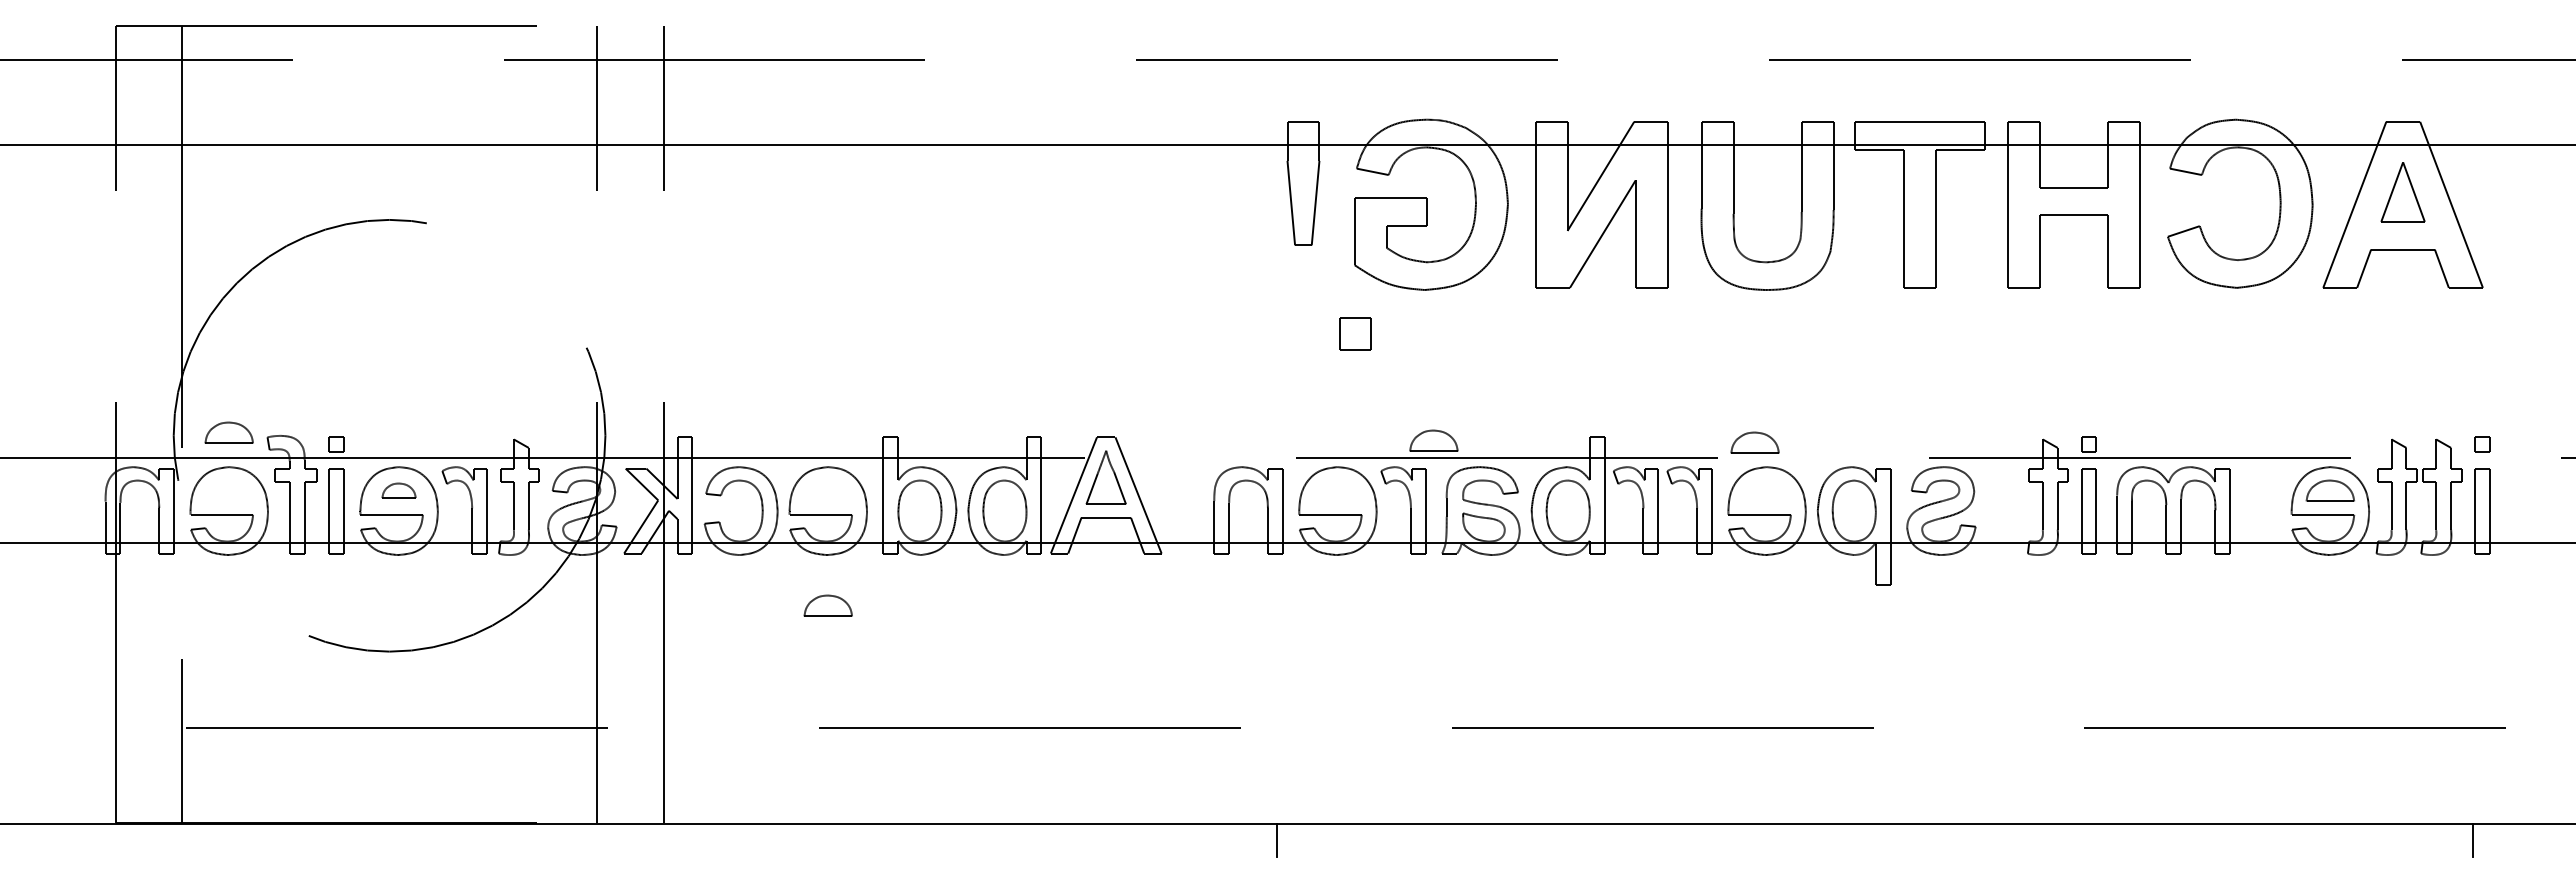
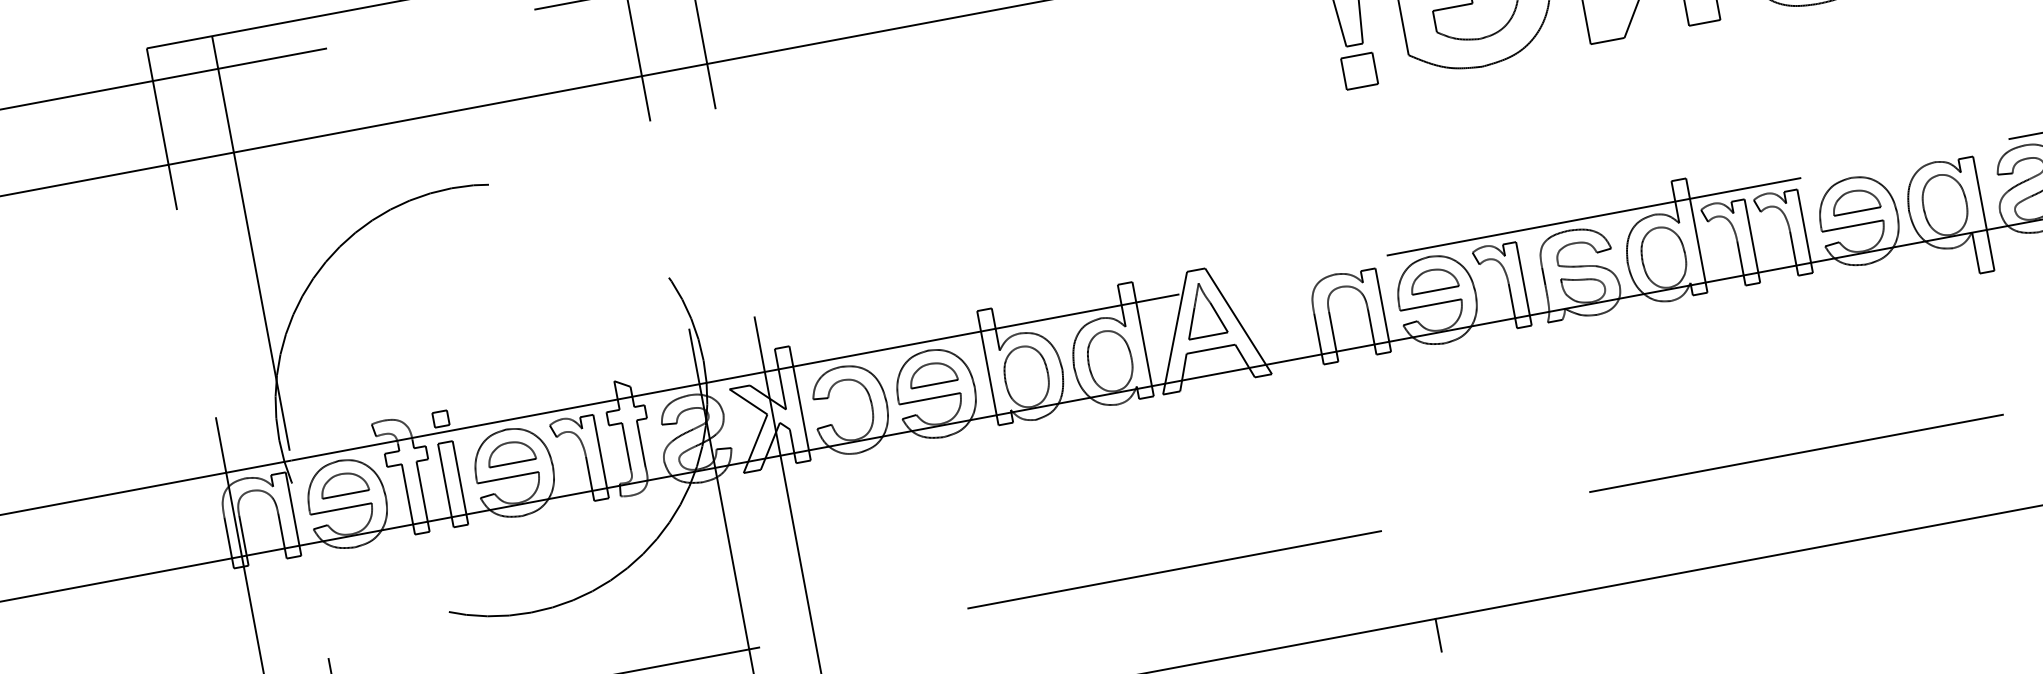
part: (1355, 333) -> (1359, 70), moved
part: (228, 432) -> (343, 483), moved
part: (1433, 440) -> (1433, 279), moved
part: (1754, 442) -> (1854, 200), moved
part: (398, 490) -> (510, 452), size x1.43
part: (827, 605) -> (931, 373), moved

